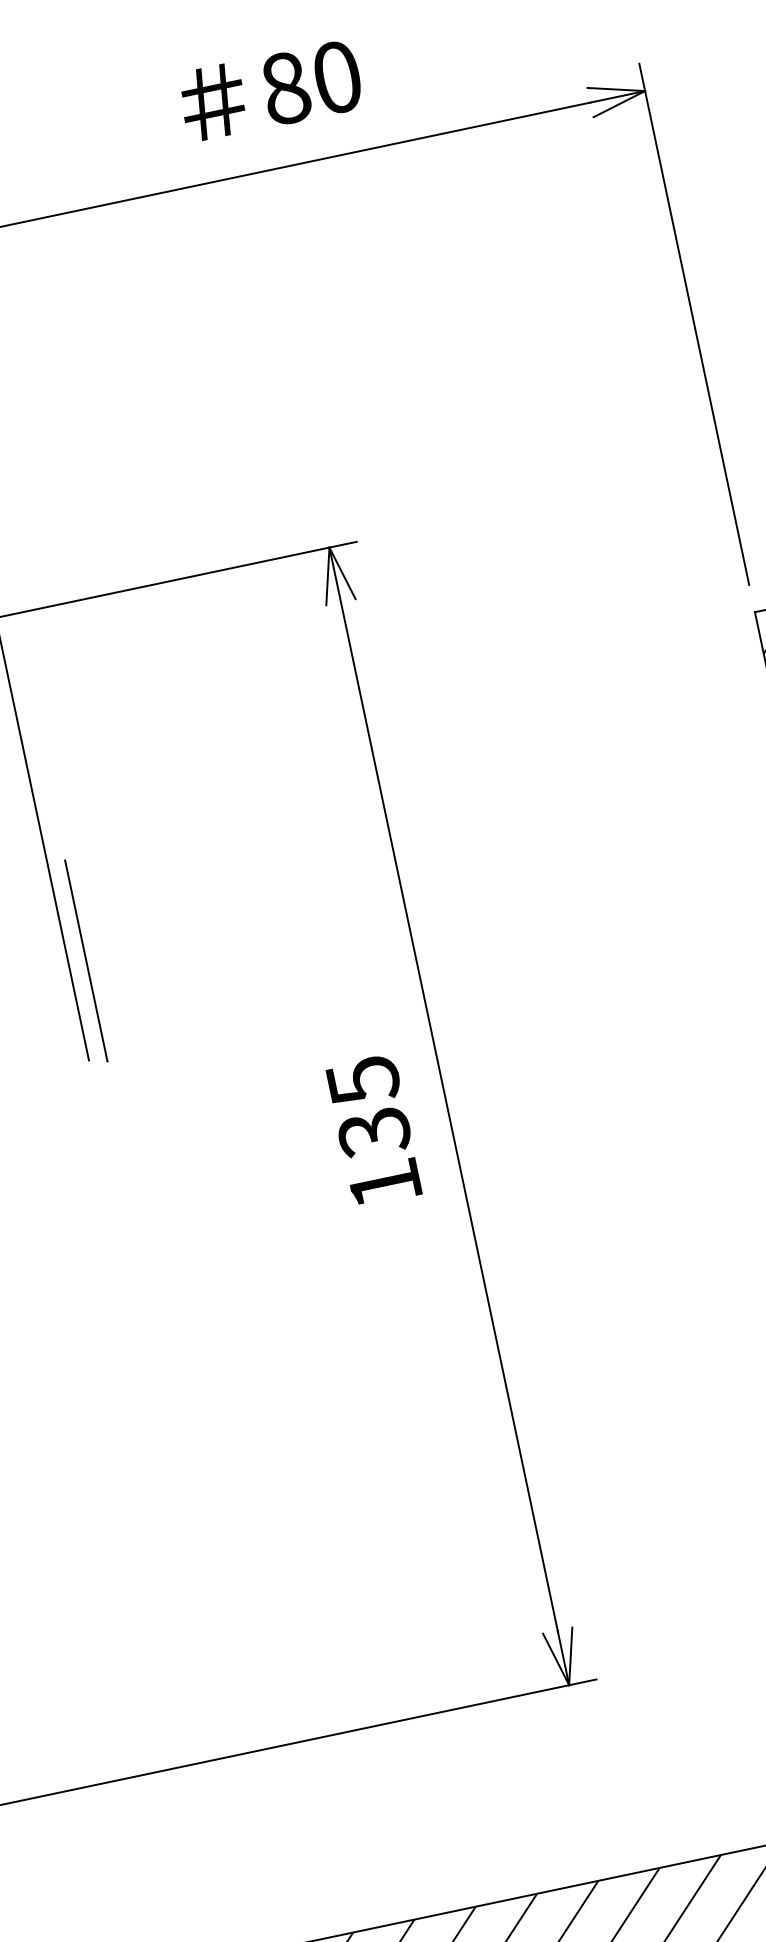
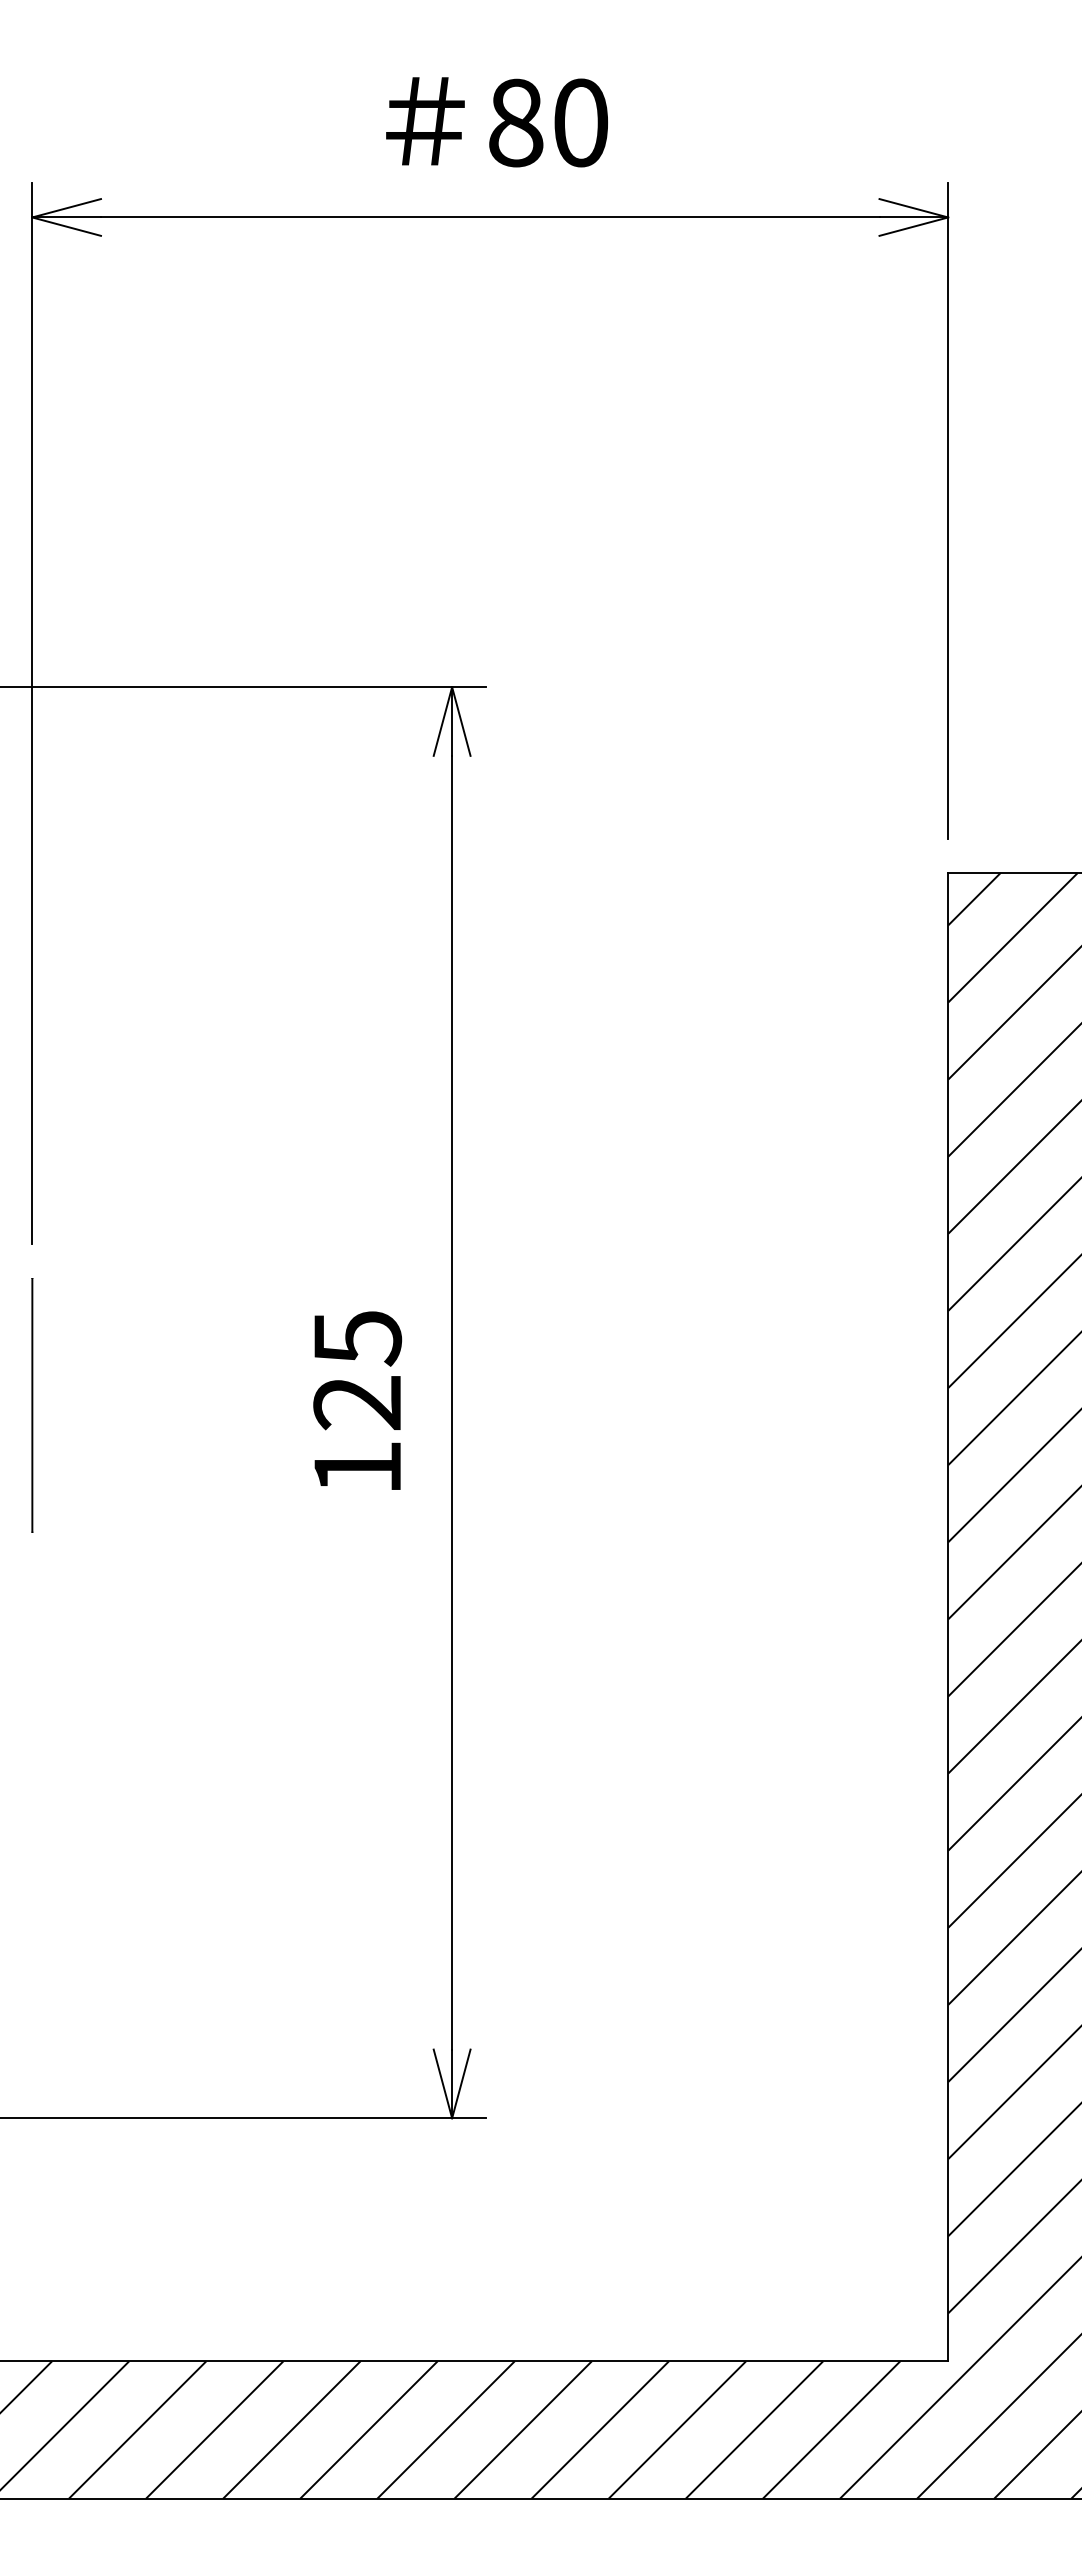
line: (86, 961) -> (32, 1405), moved
text: (374, 1132) -> (357, 1403), 135 -> 125

